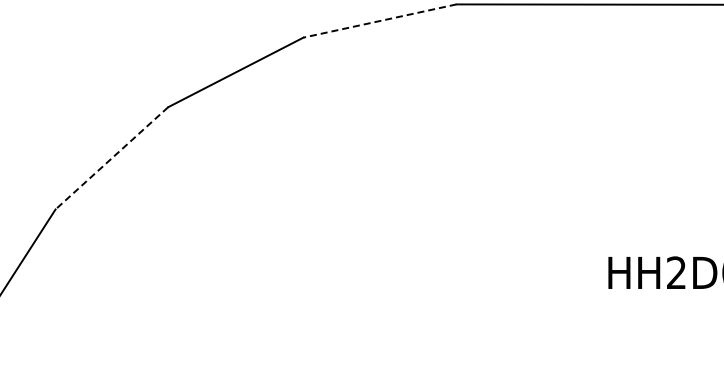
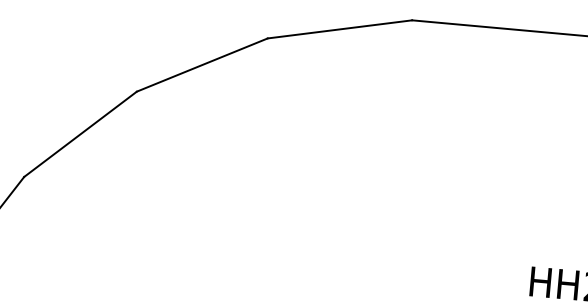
line: (379, 21) -> (339, 29), dashed -> solid
line: (111, 158) -> (80, 134), dashed -> solid

